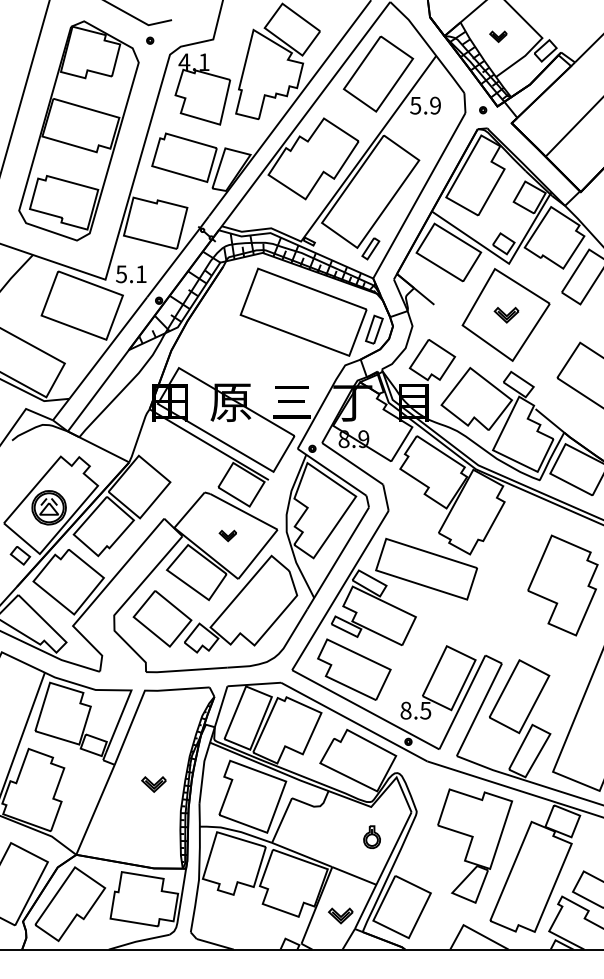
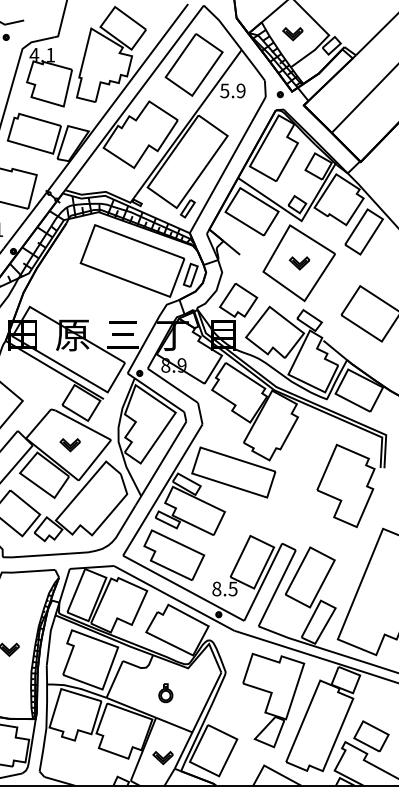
part: (498, 36) -> (292, 33), size x1.43
part: (227, 535) -> (69, 444), size x1.43
part: (371, 836) -> (165, 692), moved

